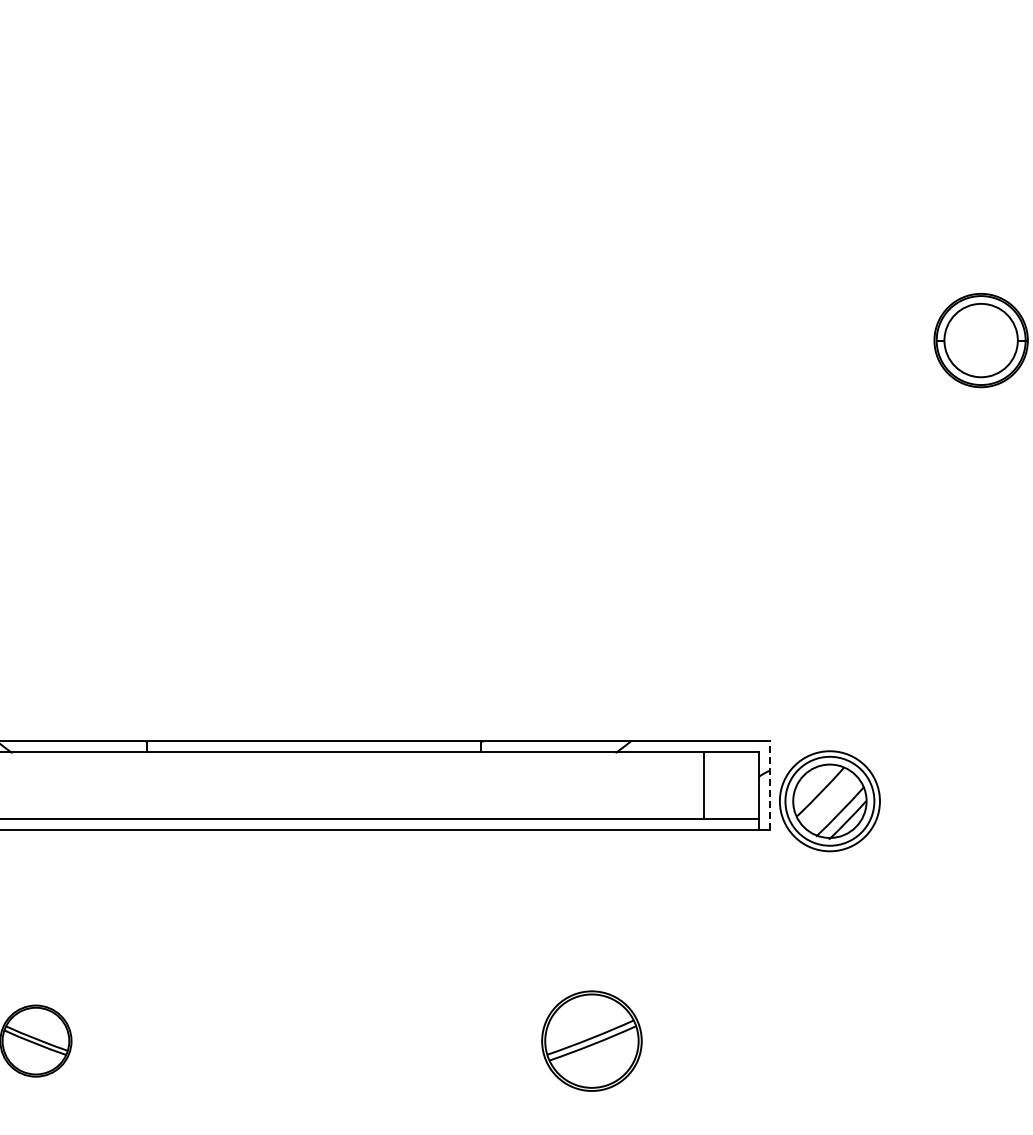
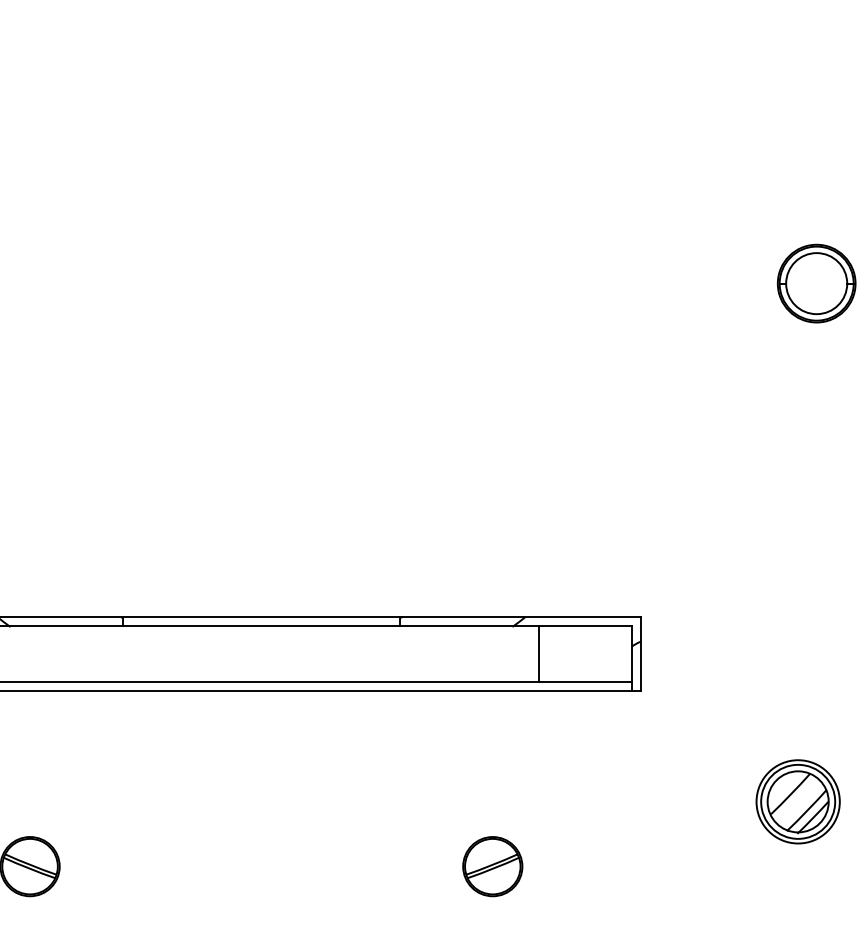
line: (769, 784) -> (640, 653), dashed -> solid
line: (703, 785) -> (539, 653), moved
part: (829, 801) -> (797, 802), moved
part: (591, 1040) -> (492, 866), size x0.71

